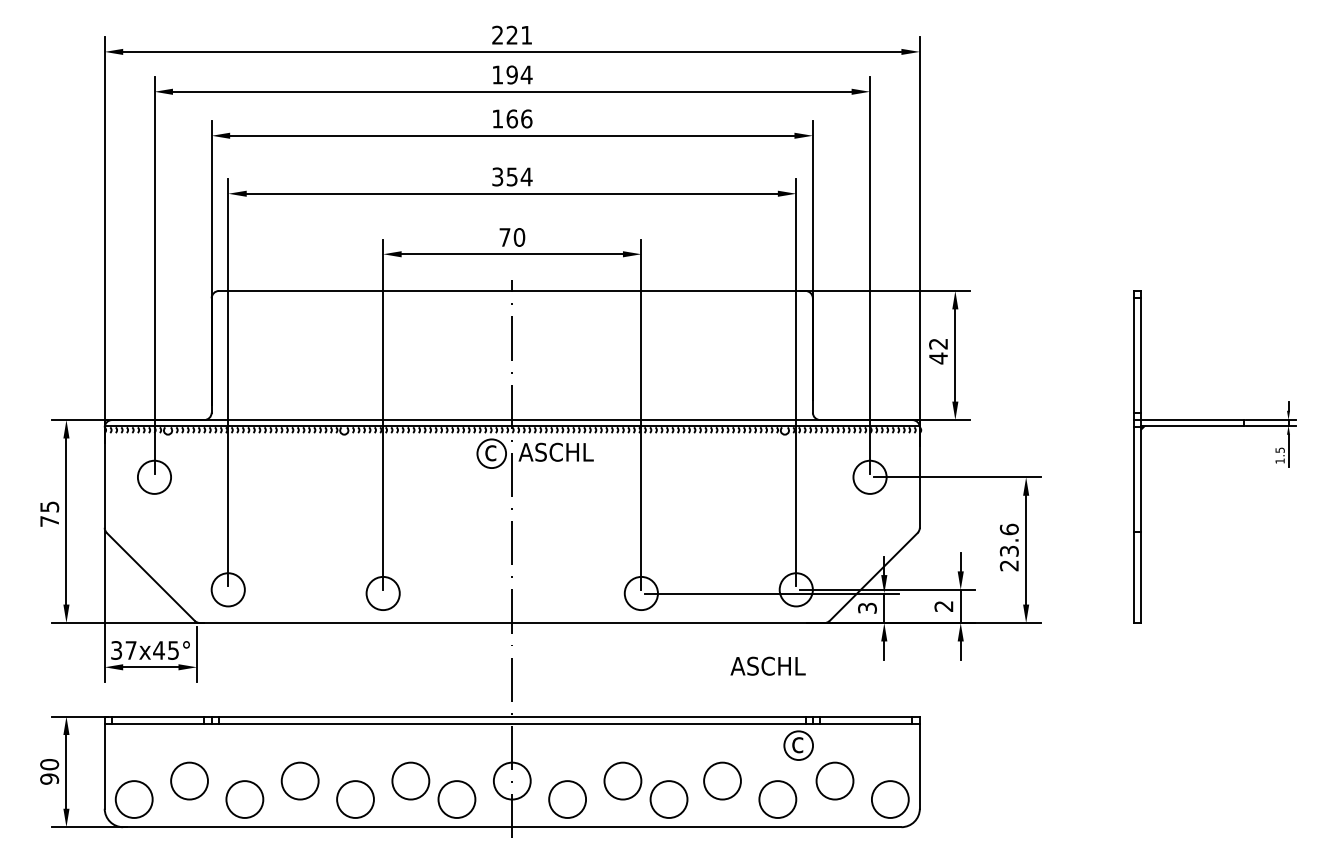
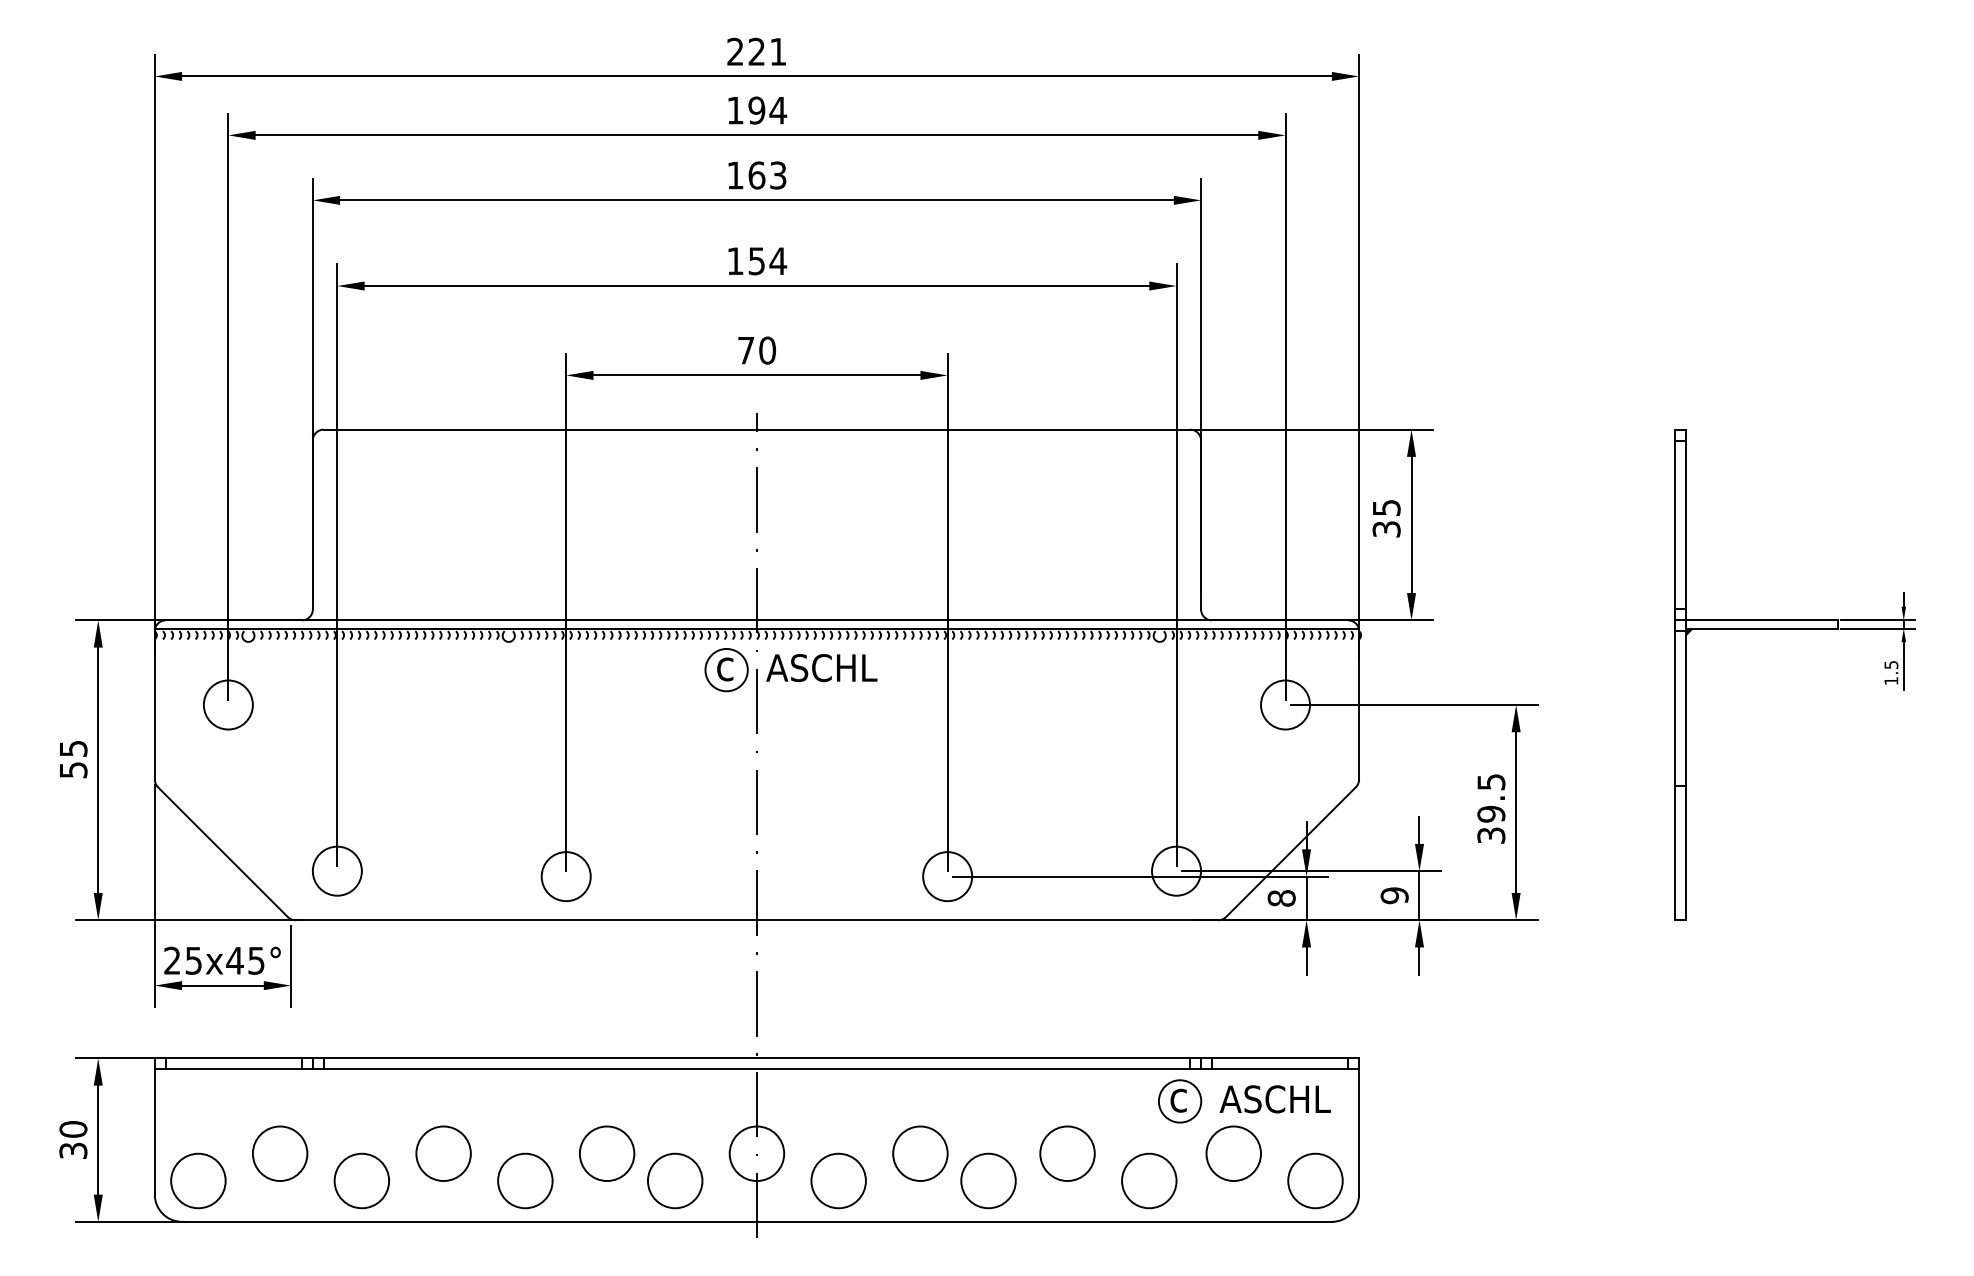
text: (526, 118) -> (777, 174), 166 -> 163
text: (497, 176) -> (735, 260), 354 -> 154
text: (938, 351) -> (1386, 519), 42 -> 35
text: (49, 521) -> (73, 770), 75 -> 55
text: (1008, 547) -> (1490, 808), 23.6 -> 39.5
text: (943, 606) -> (1394, 895), 2 -> 9
text: (867, 607) -> (1281, 897), 3 -> 8
text: (123, 650) -> (182, 960), 37x45° -> 25x45°
text: (767, 665) -> (1274, 1098), moved
text: (49, 778) -> (73, 1149), 90 -> 30

